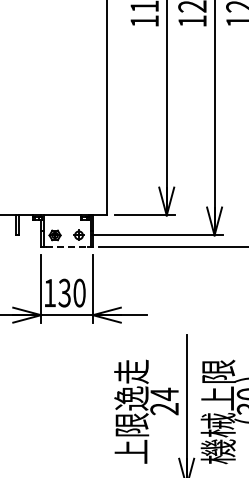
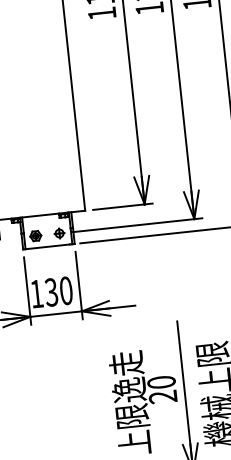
line: (67, 247) -> (49, 246), dashed -> solid
text: (164, 394) -> (161, 382), 24 -> 20

